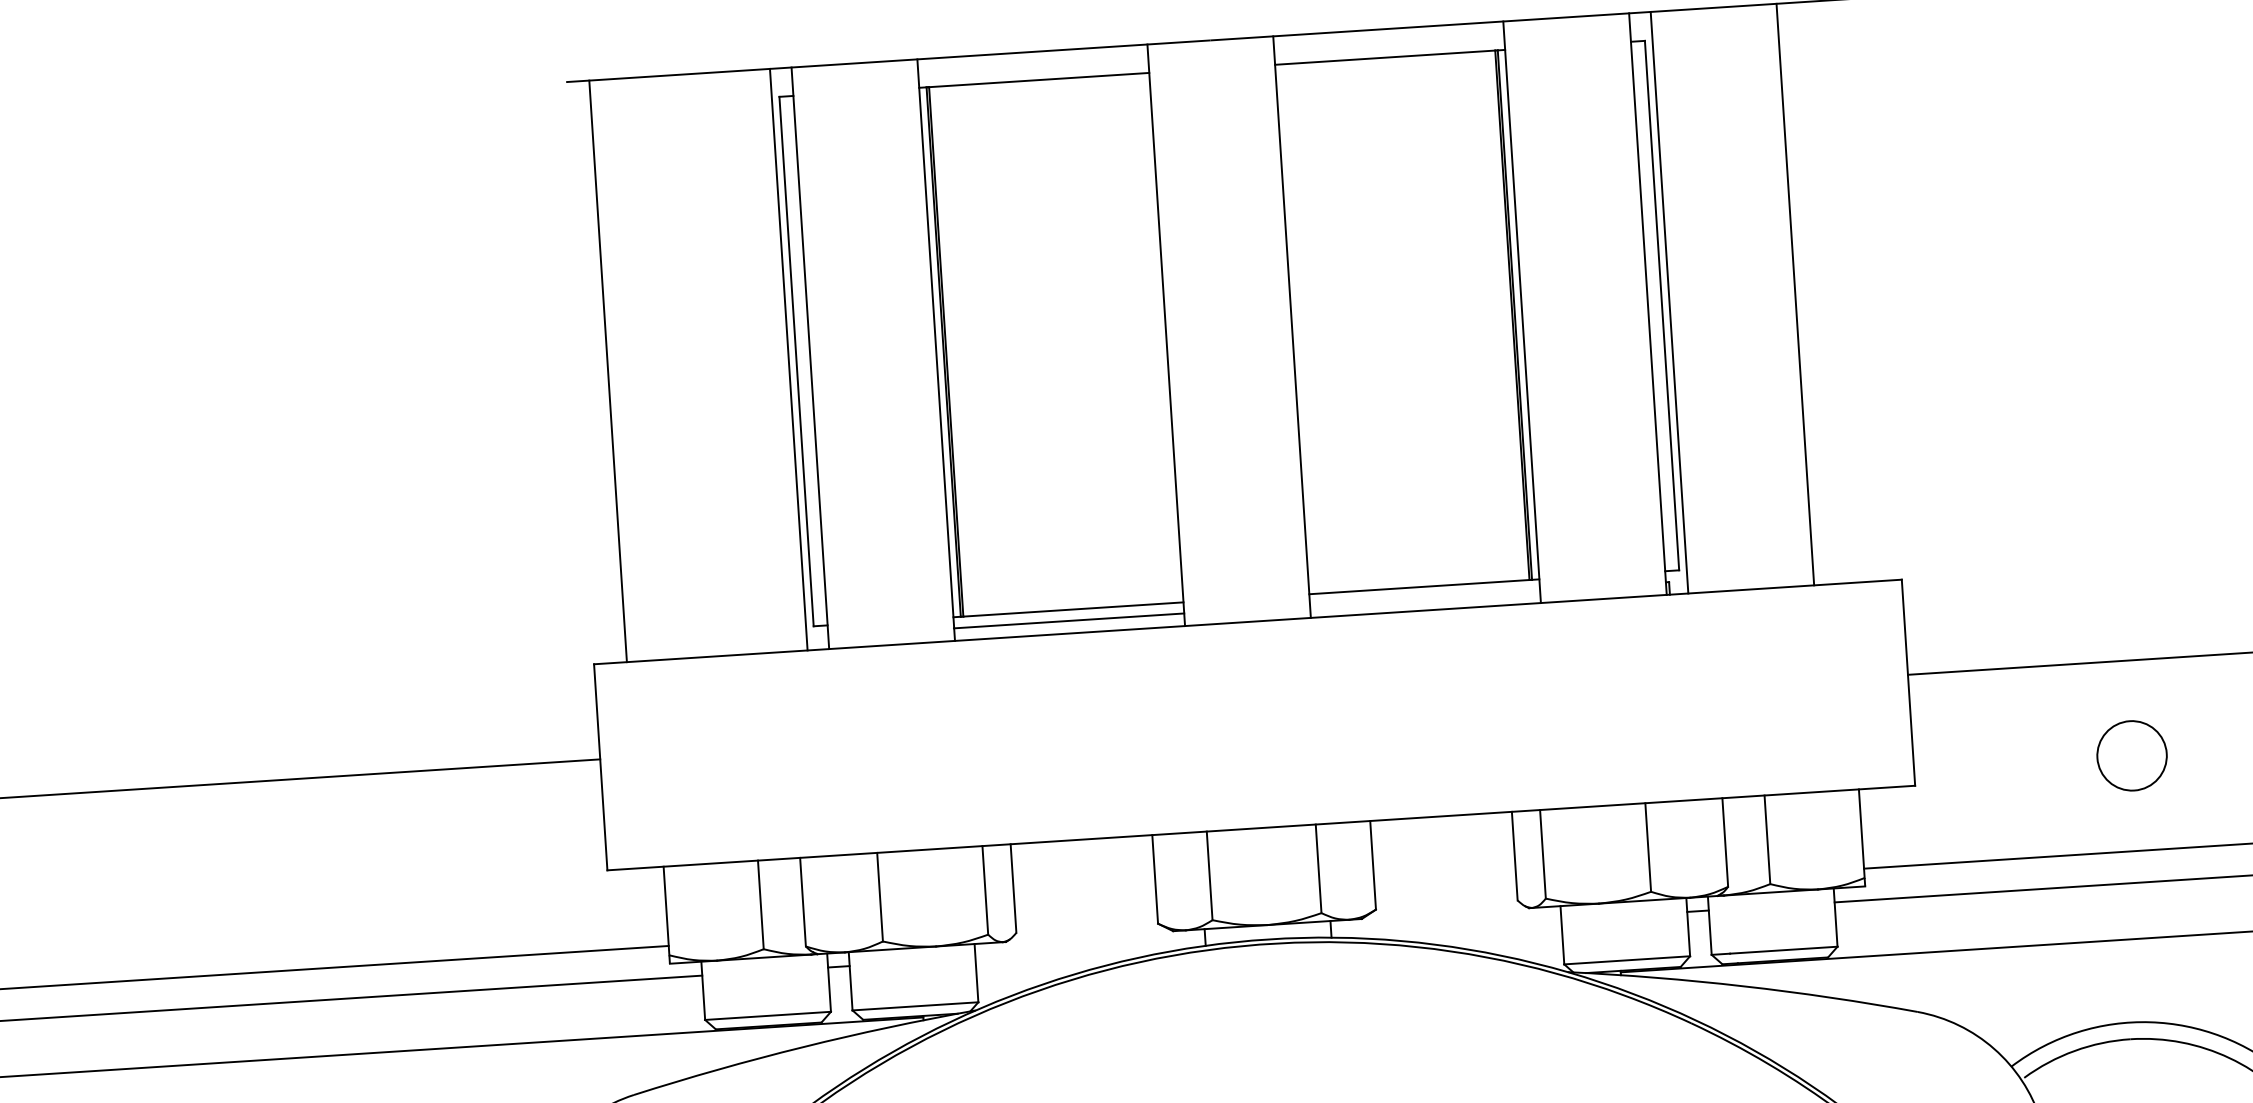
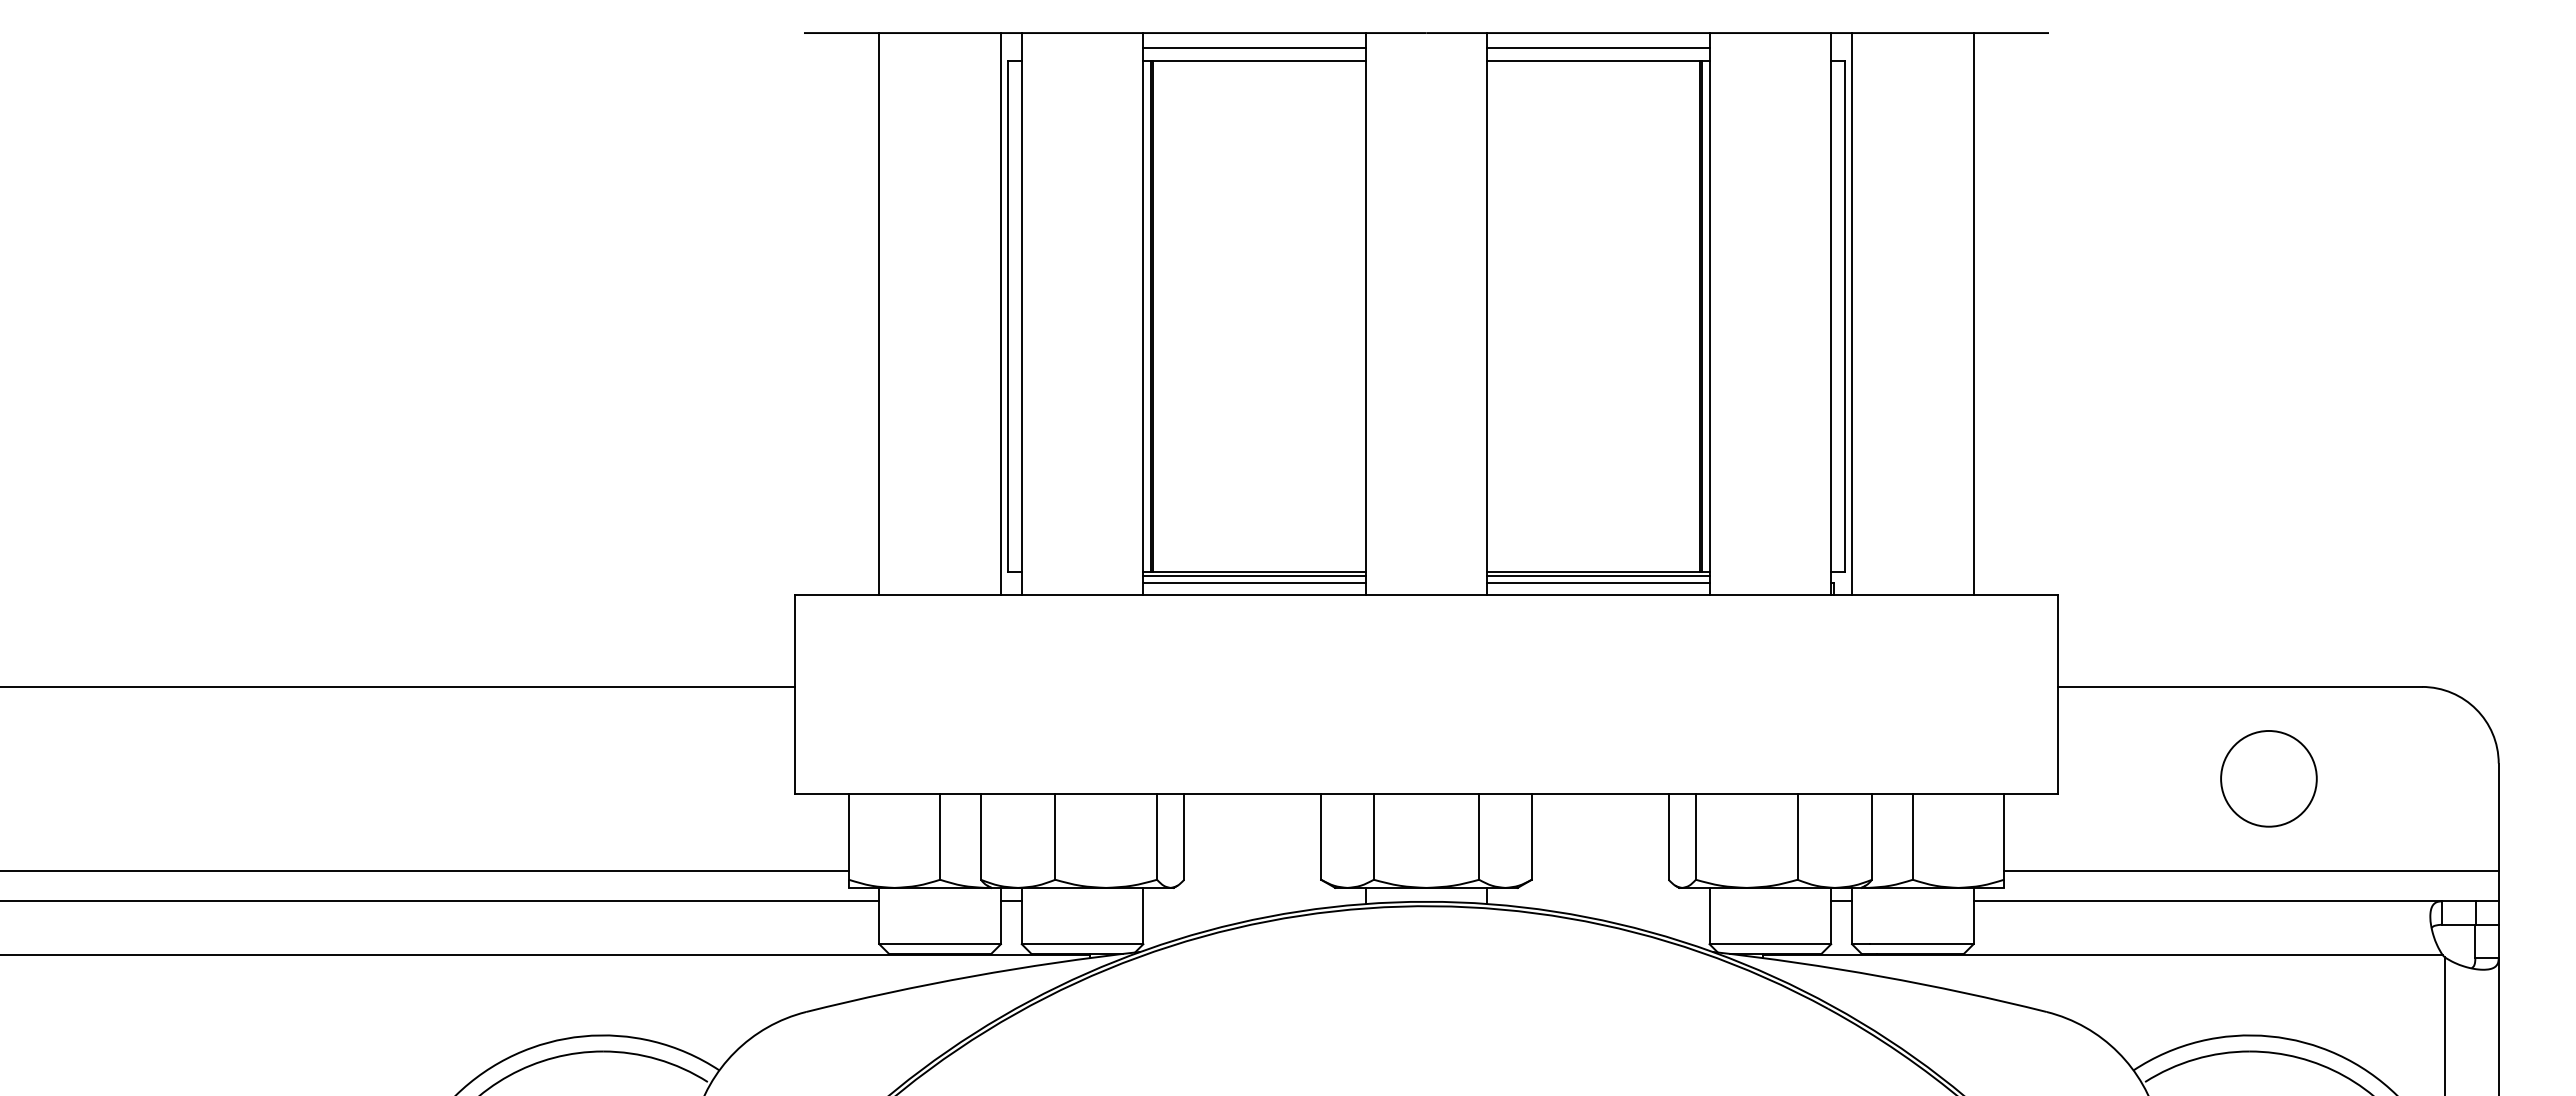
line: (1389, 44) -> (1598, 48), added
line: (1033, 67) -> (1254, 48), added
line: (608, 371) -> (879, 314), moved
line: (1424, 590) -> (1598, 575), added
line: (1425, 597) -> (1598, 582), added
line: (1068, 613) -> (1254, 575), added
circle: (2131, 755) -> (2268, 778), size x1.43

